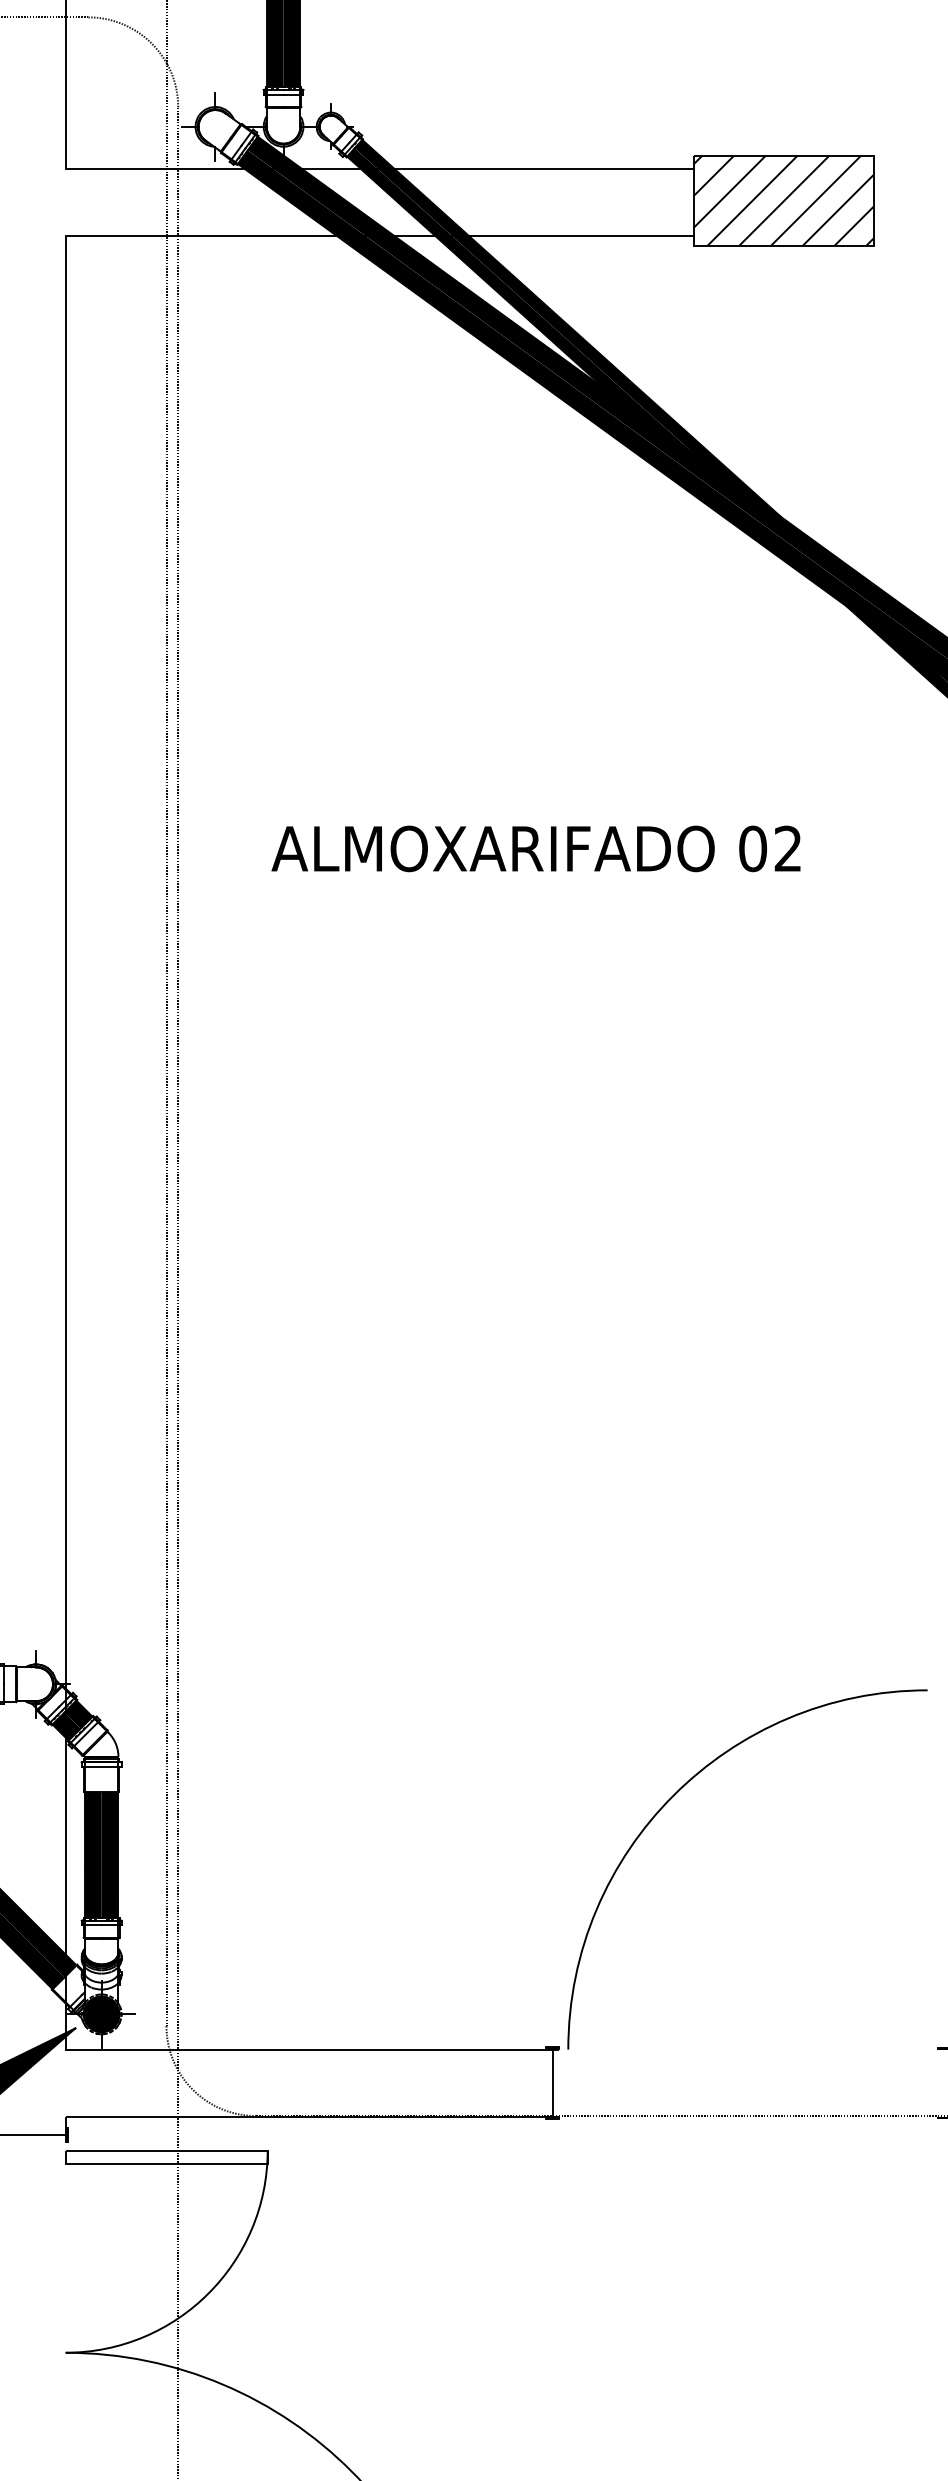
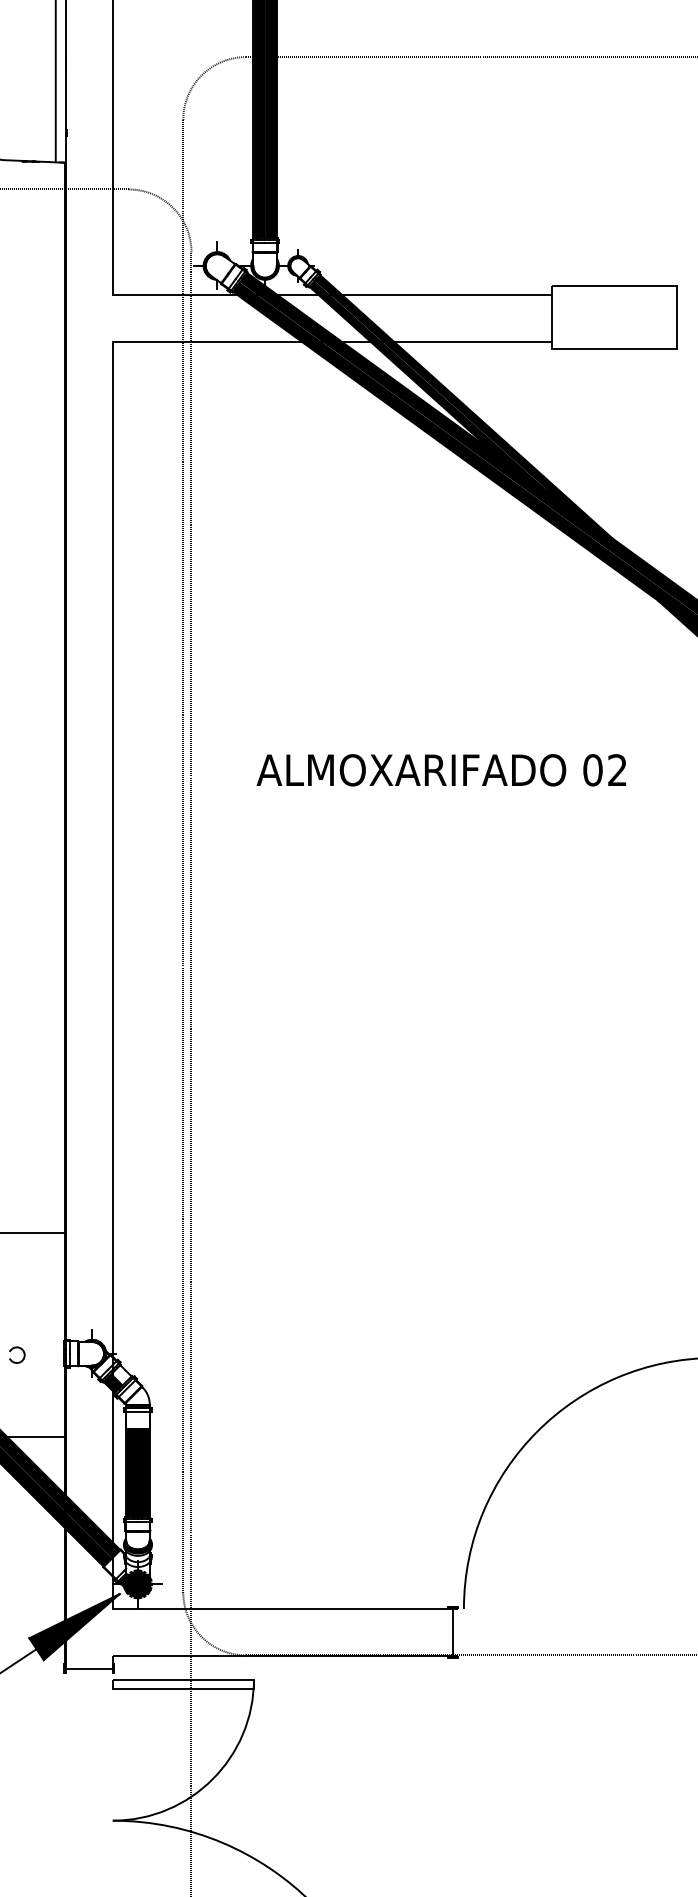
hatch: (783, 200) -> (614, 317), removed
fill: (78, 1713) -> (121, 1374), removed

